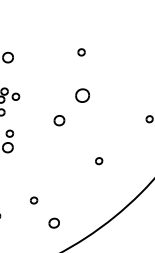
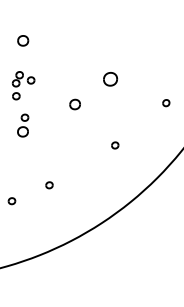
part: (81, 52) -> (97, 35), removed
part: (82, 95) -> (110, 79), moved
part: (53, 222) -> (69, 207), removed

